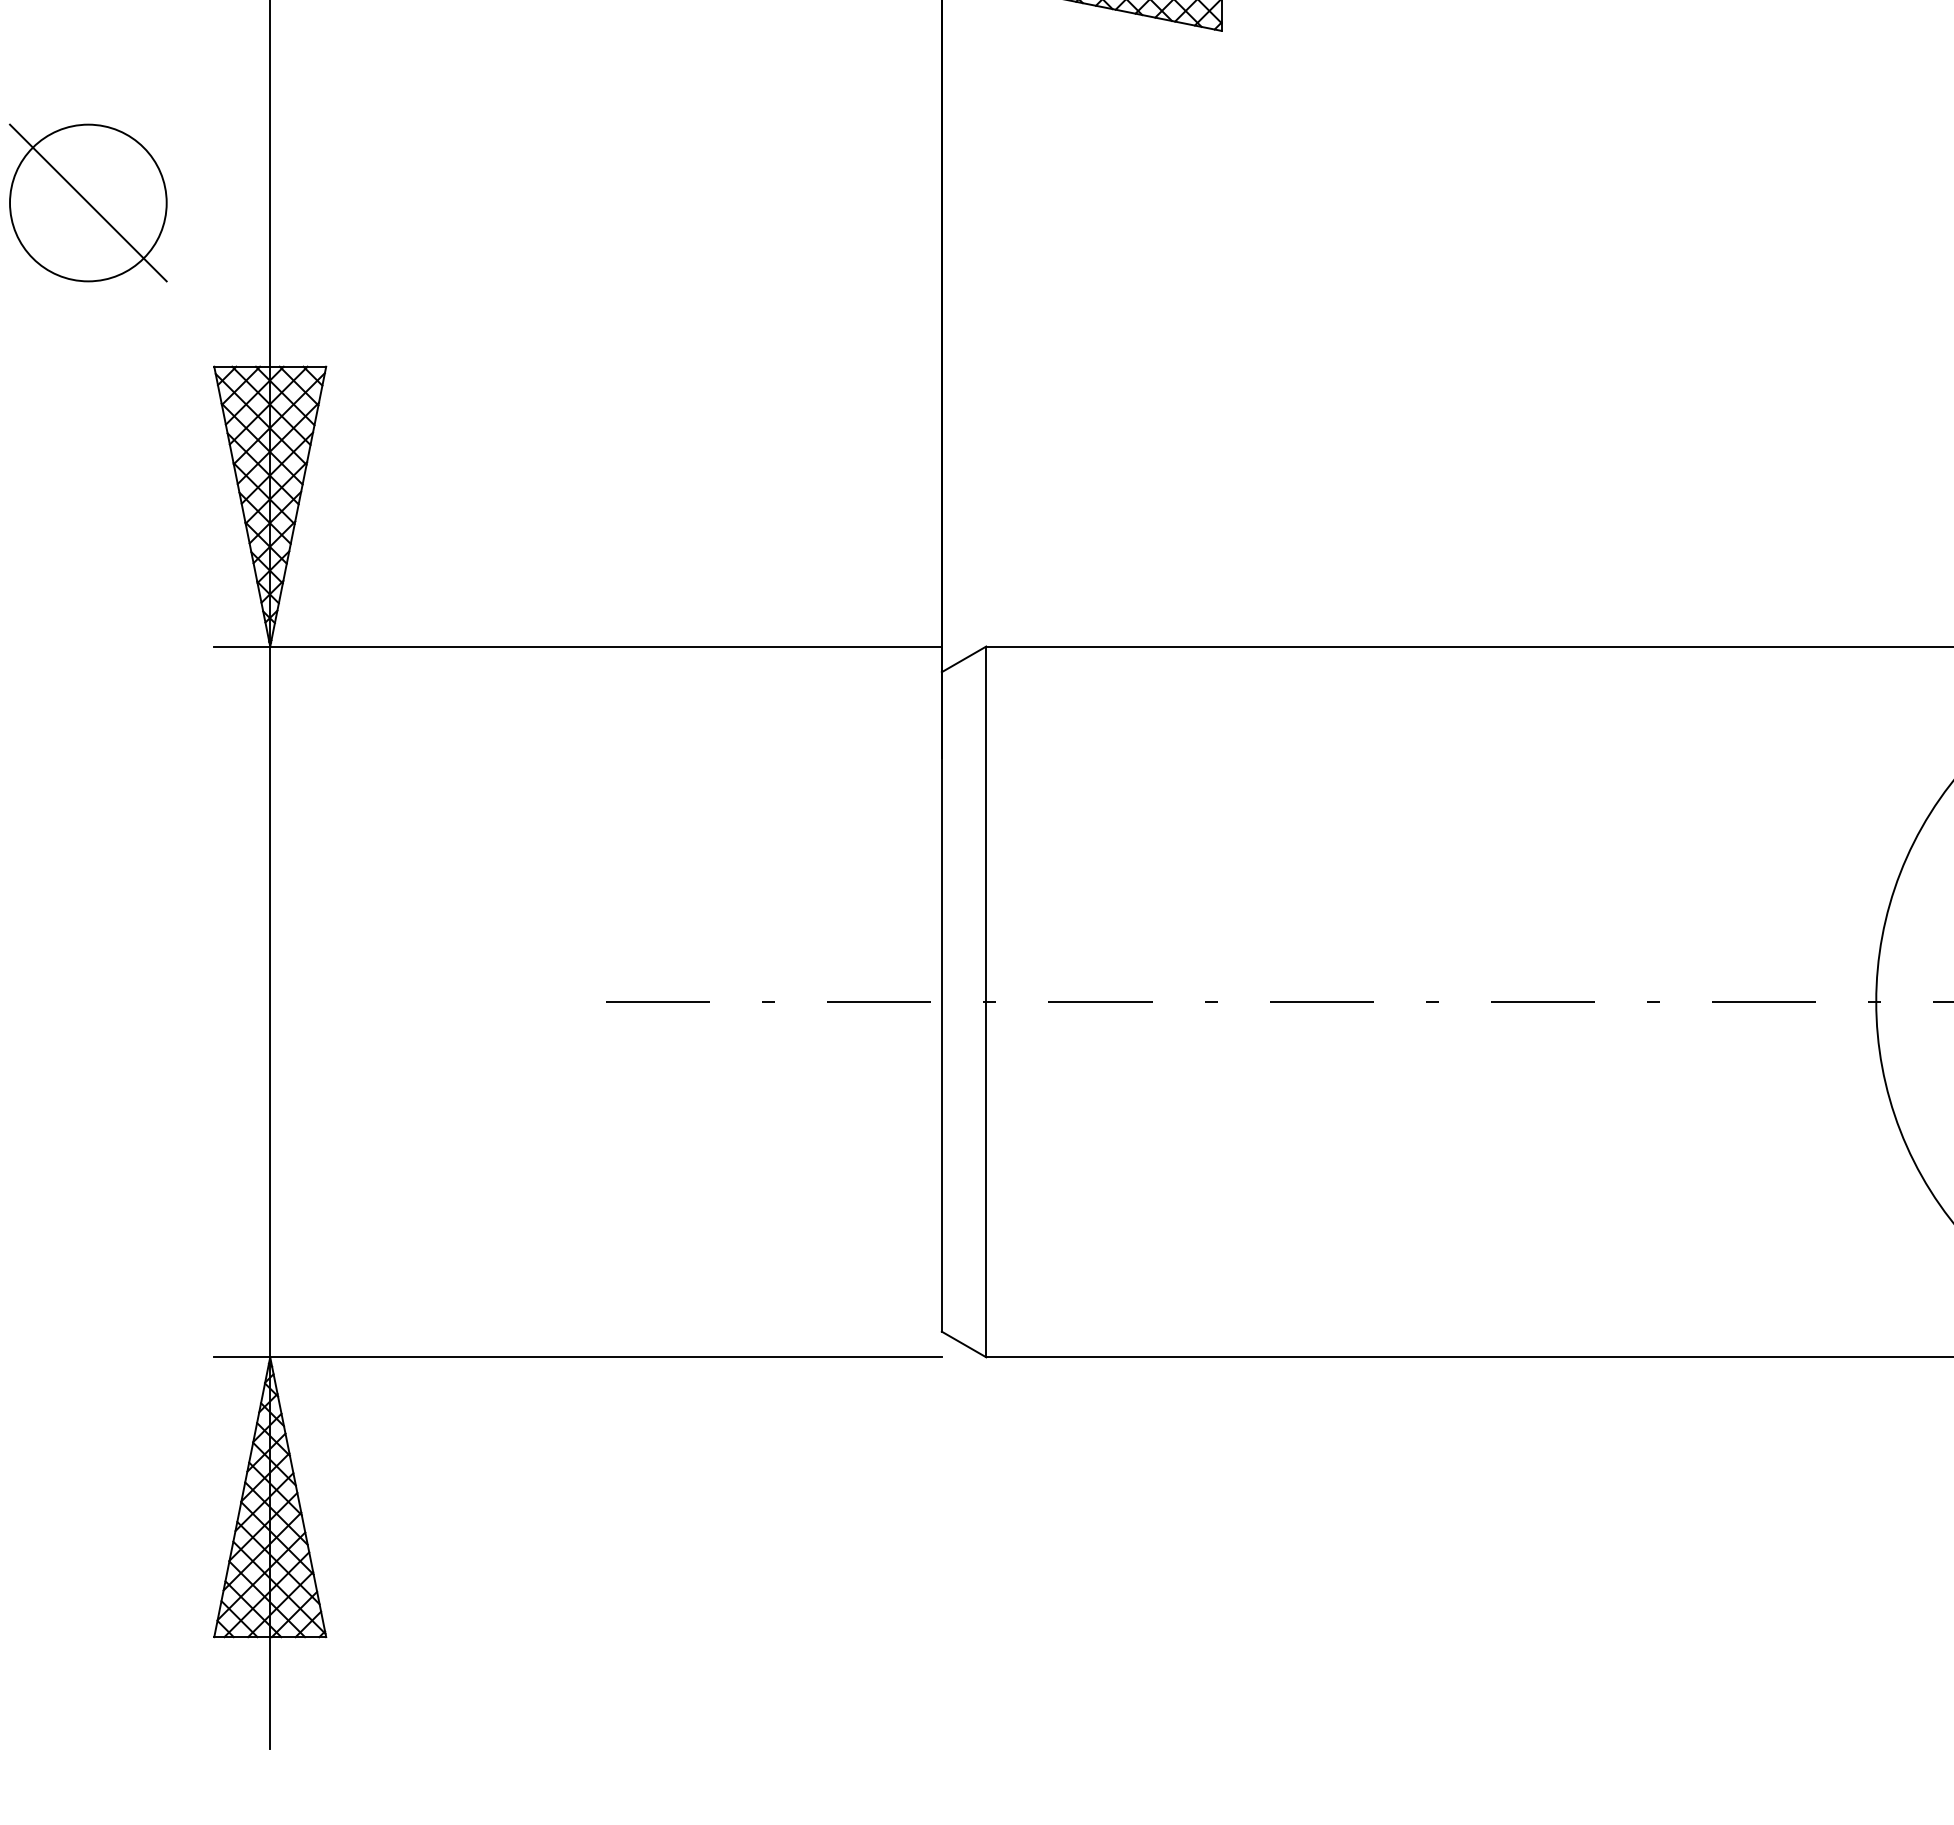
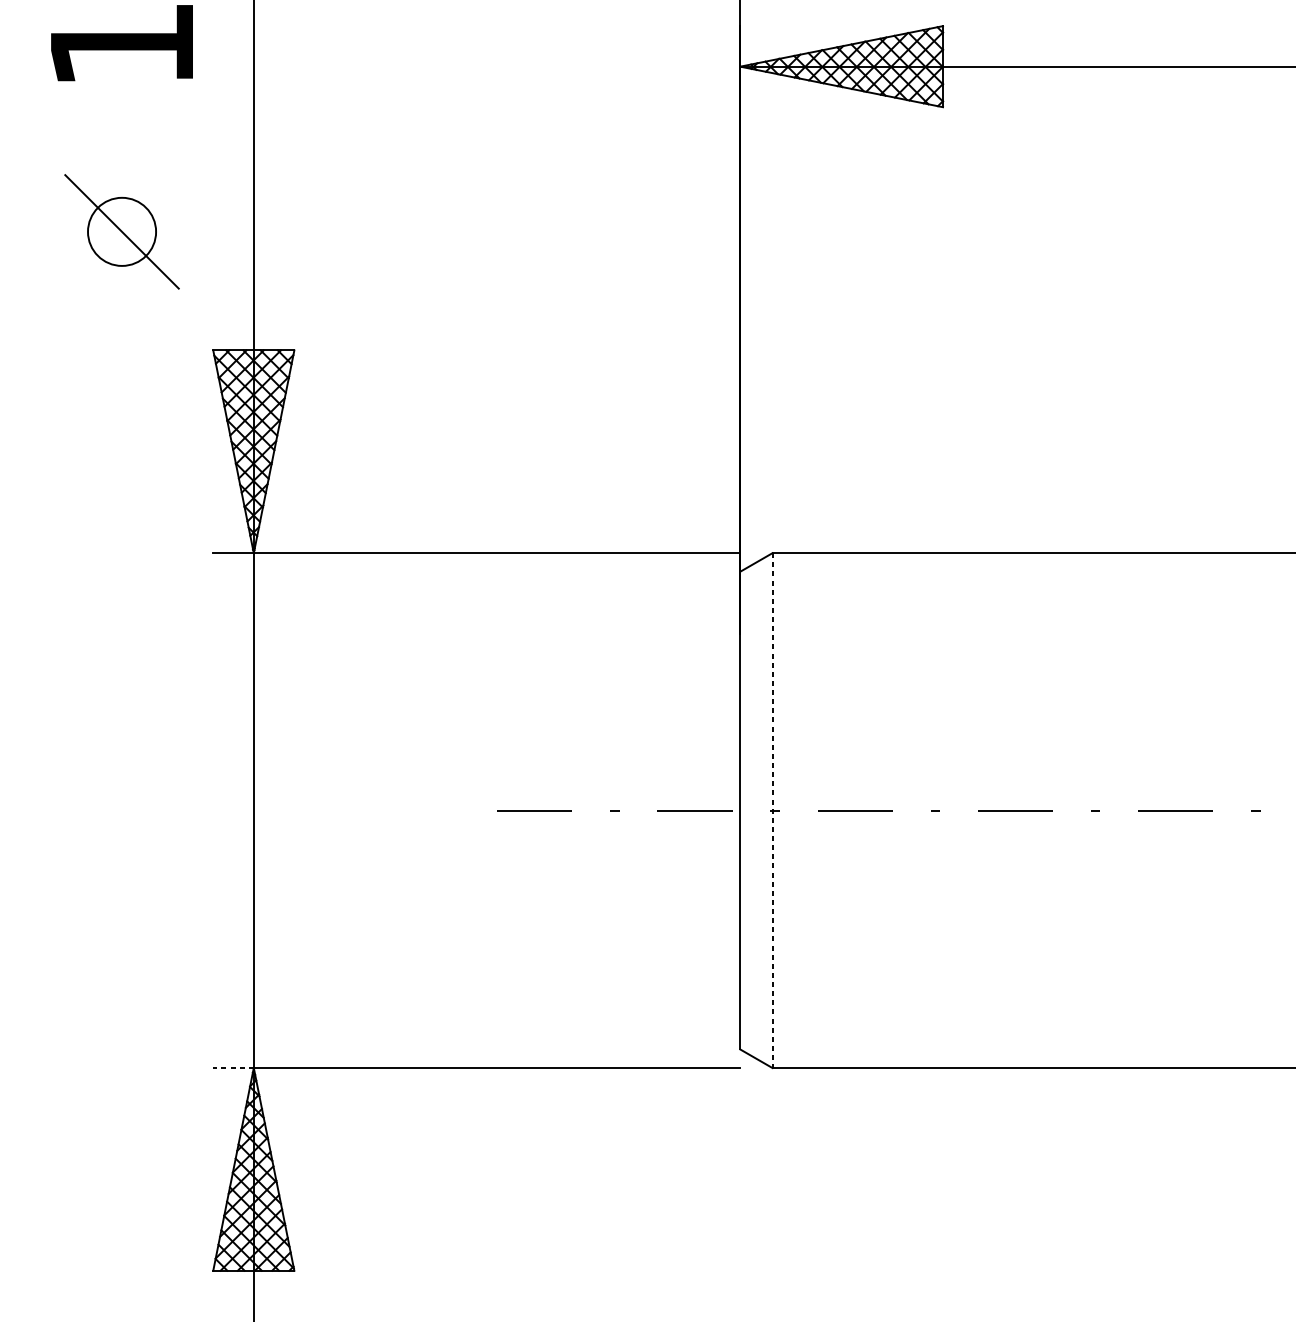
circle: (88, 202) -> (122, 231), size x0.6
line: (986, 1002) -> (772, 811), solid -> dashed
line: (242, 1357) -> (233, 1068), solid -> dashed

